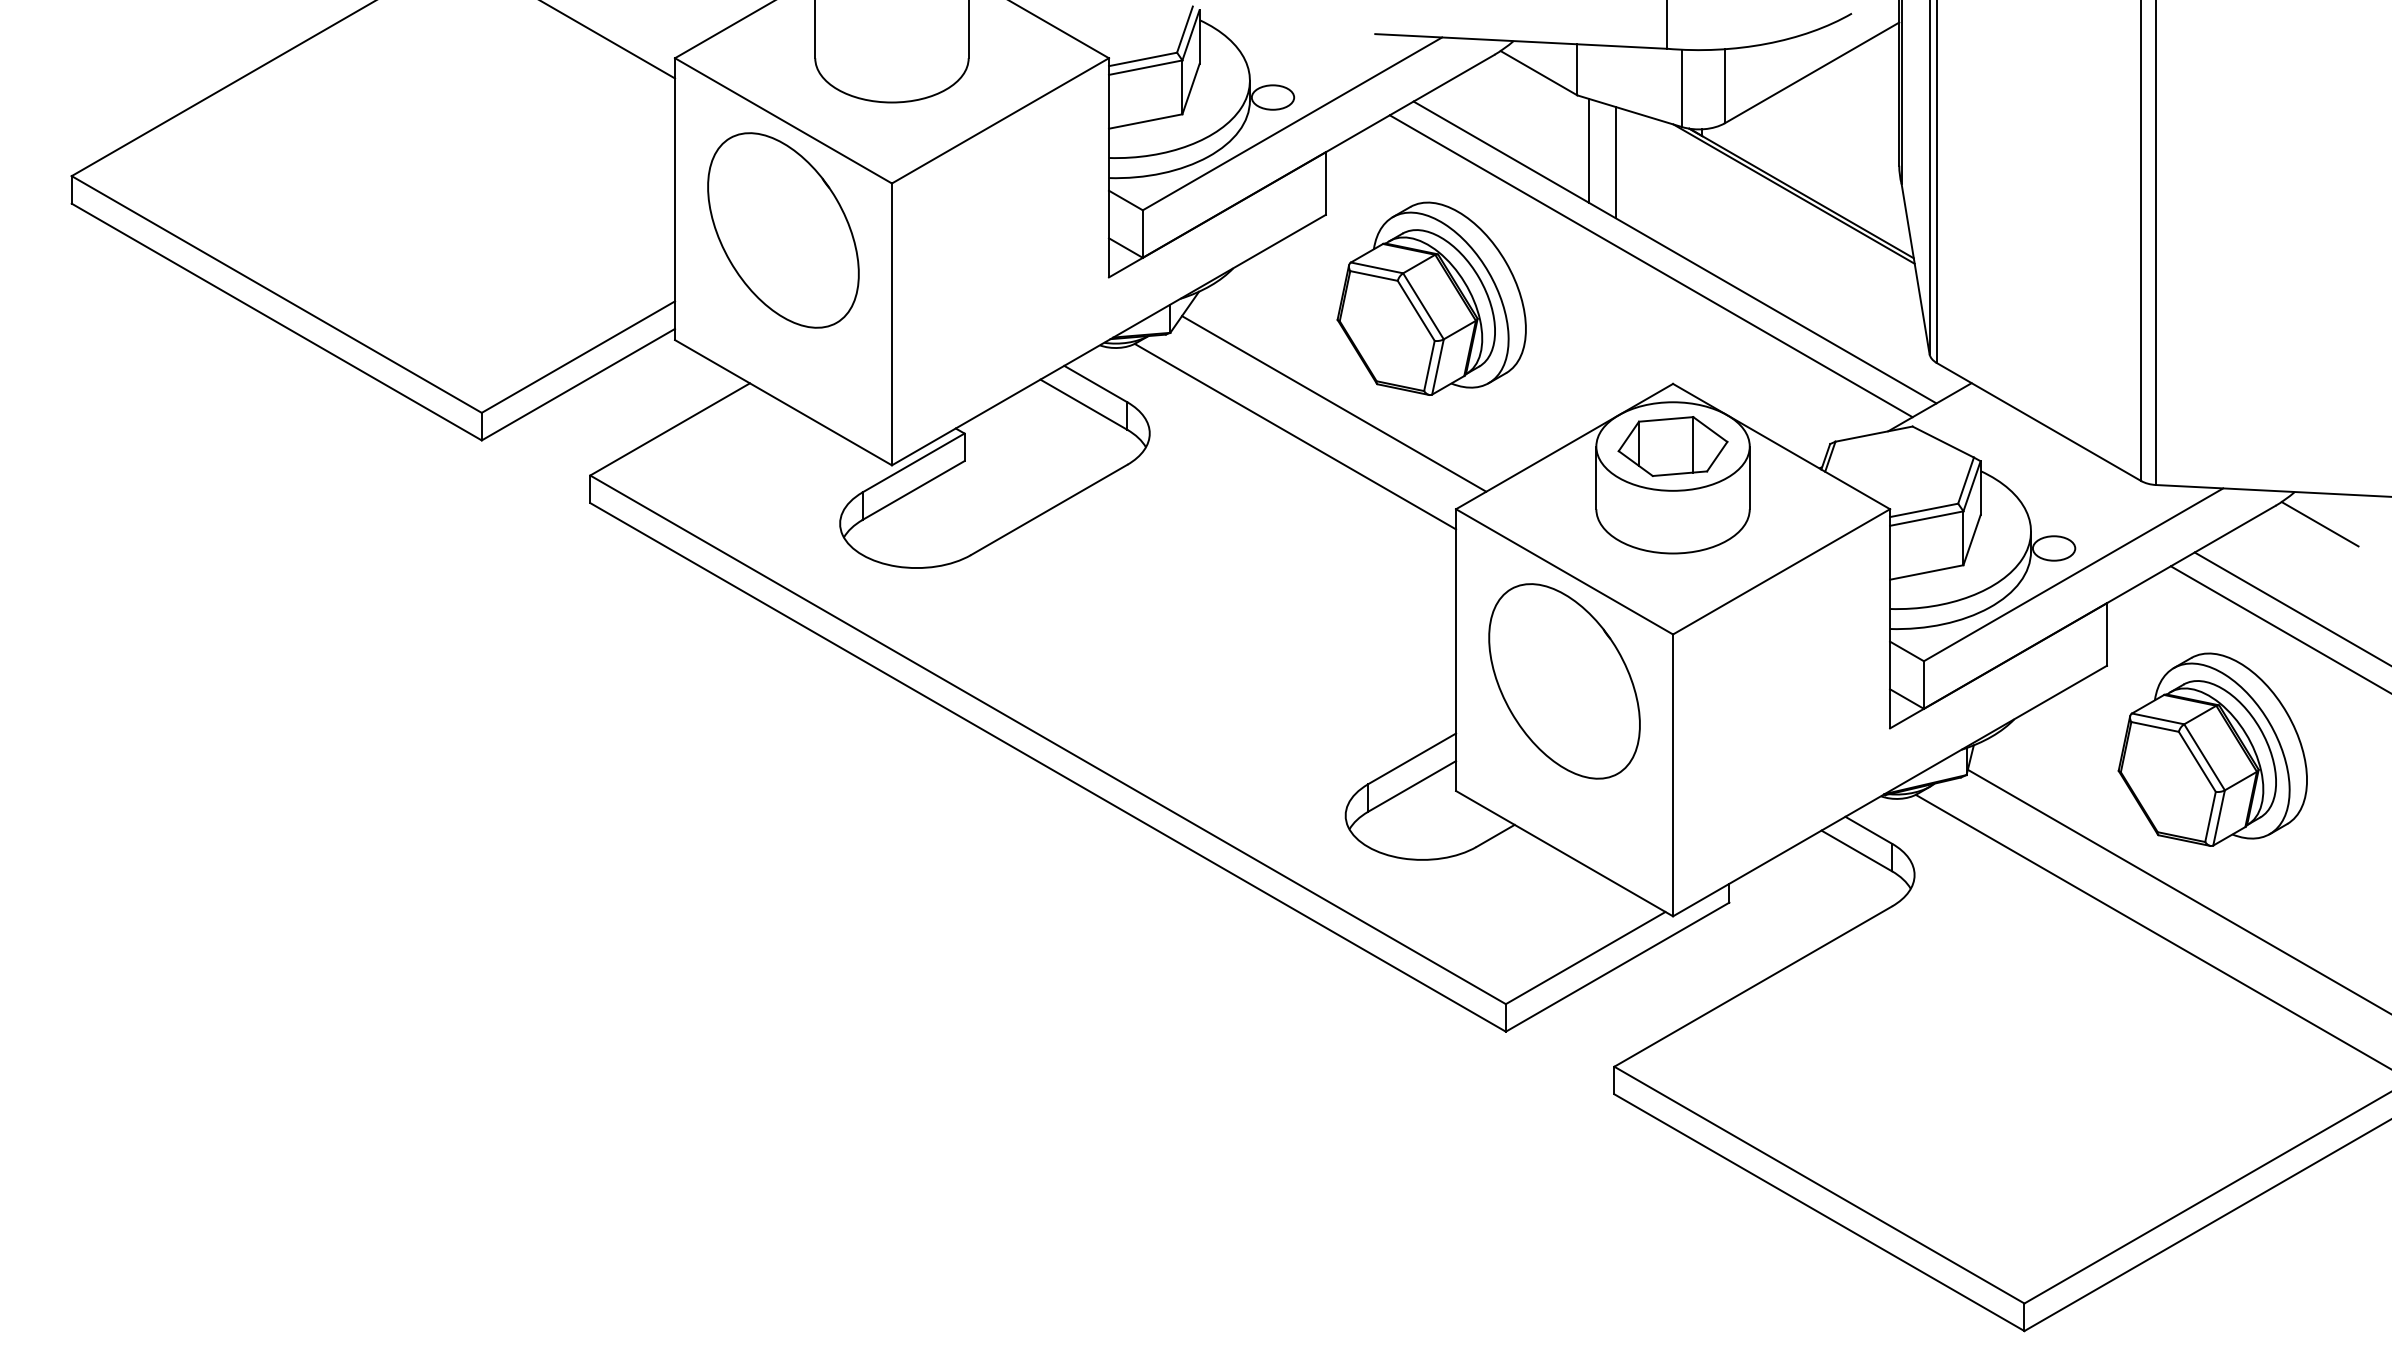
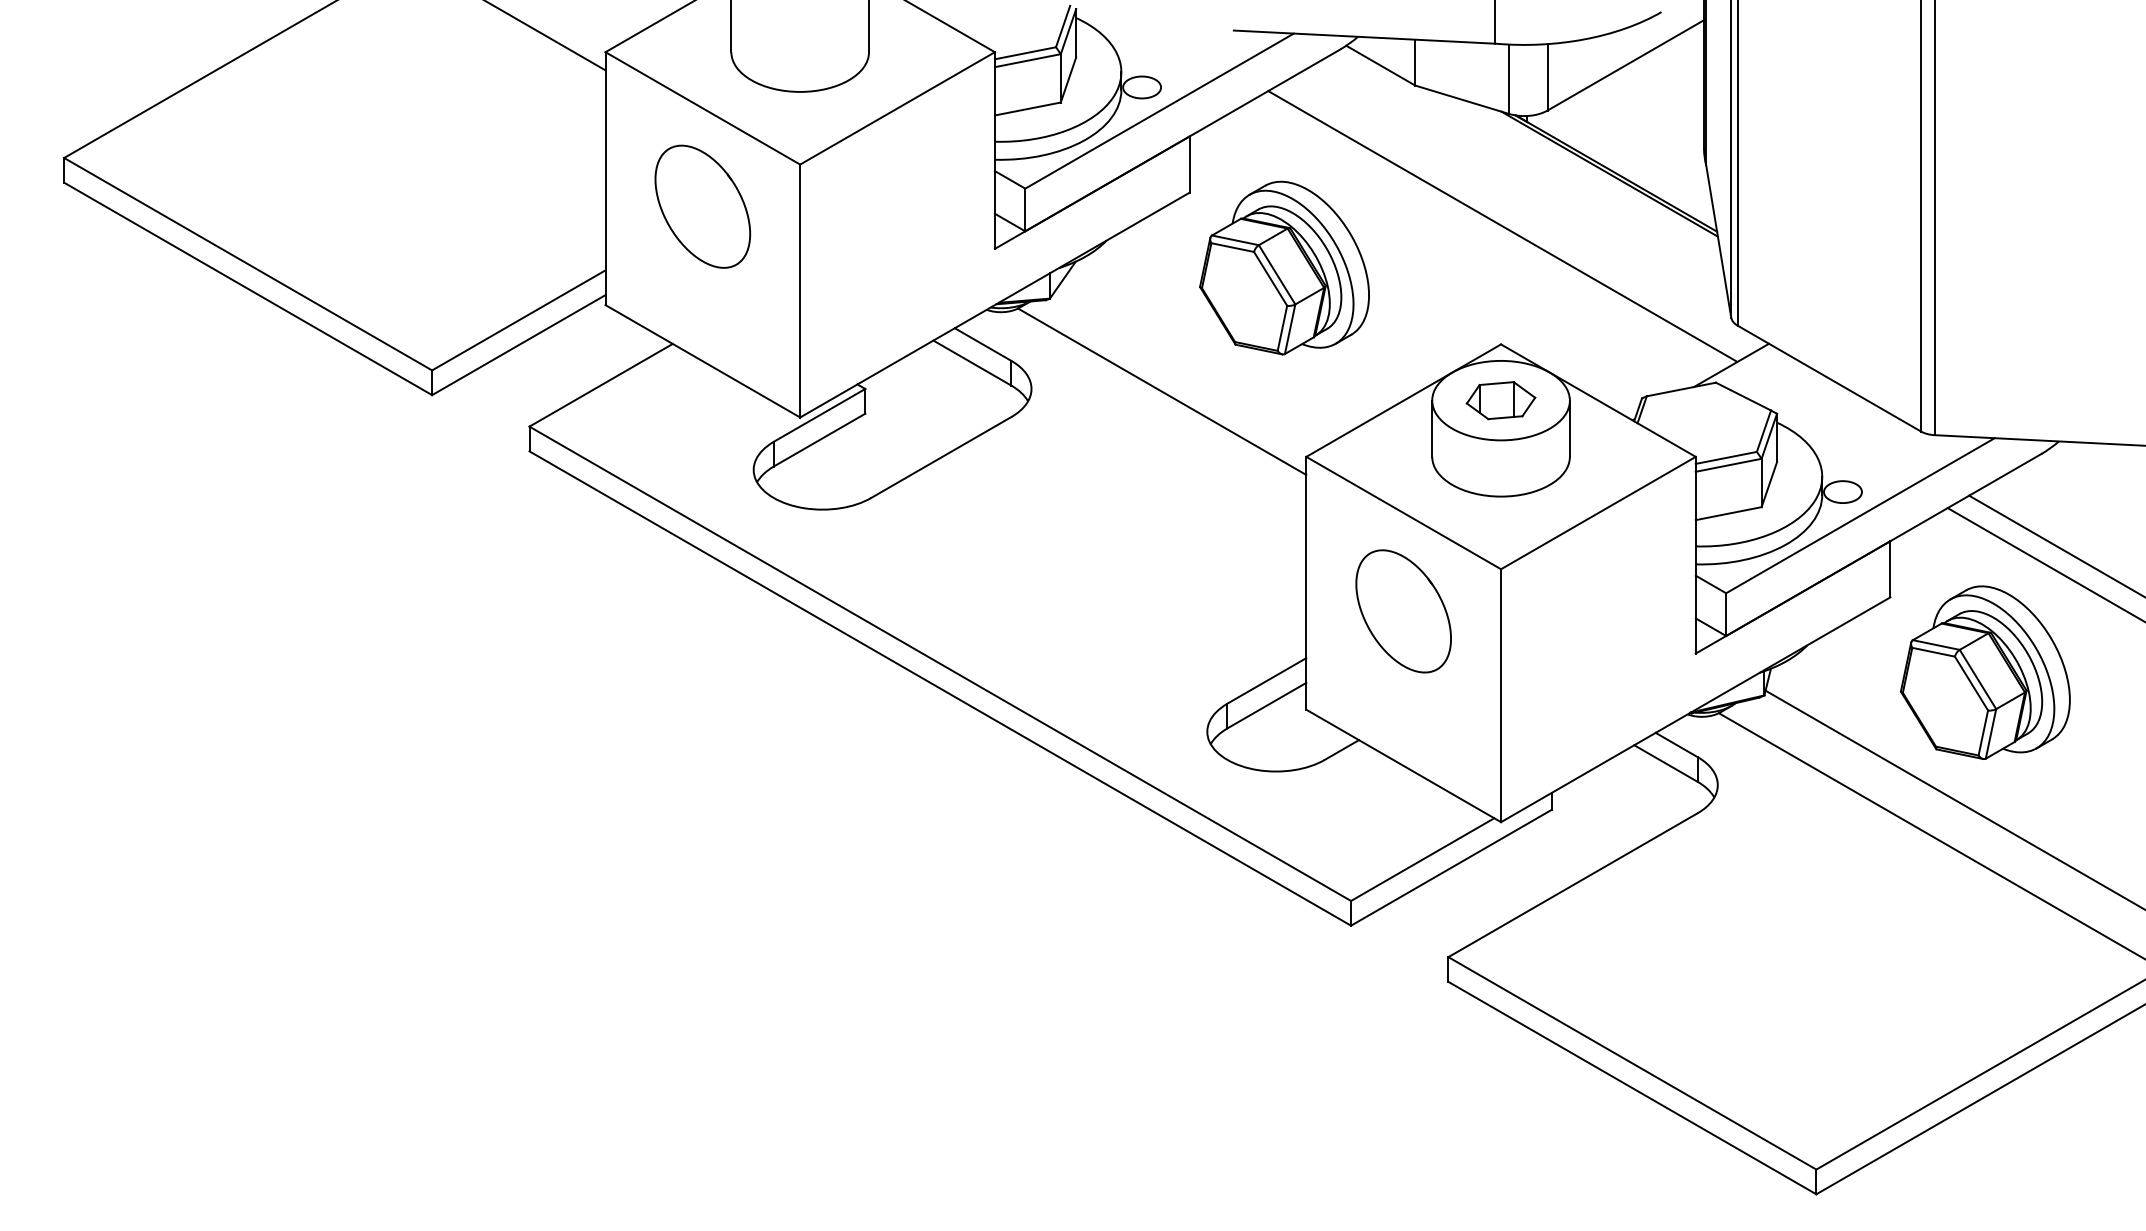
line: (1588, 150) -> (1425, 134), removed
line: (1615, 162) -> (1449, 145), removed
part: (783, 230) -> (702, 206), size x0.7
line: (1650, 266) -> (1480, 239), removed
line: (1334, 403) -> (1197, 362), removed
part: (1672, 446) -> (1500, 400), size x0.7
line: (2319, 524) -> (2081, 470), removed
part: (1564, 681) -> (1403, 611), size x0.7

